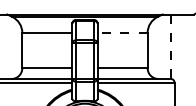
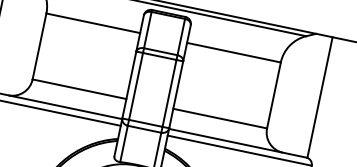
line: (122, 32) -> (233, 51), dashed -> solid
line: (171, 47) -> (319, 98), dashed -> solid

